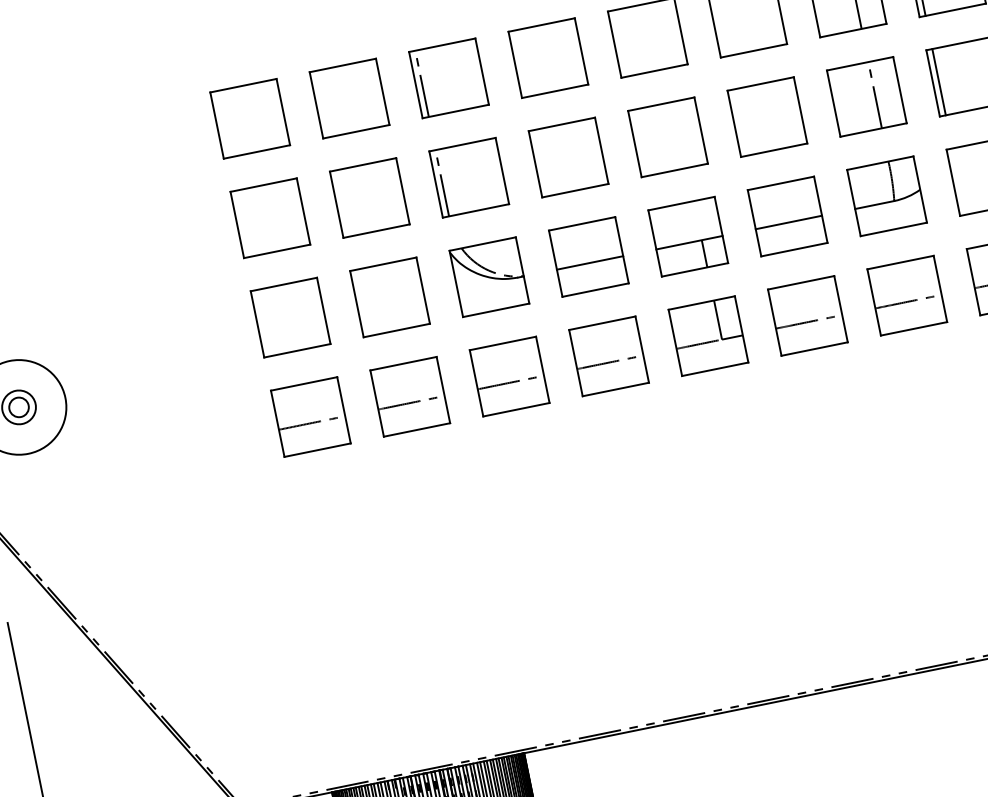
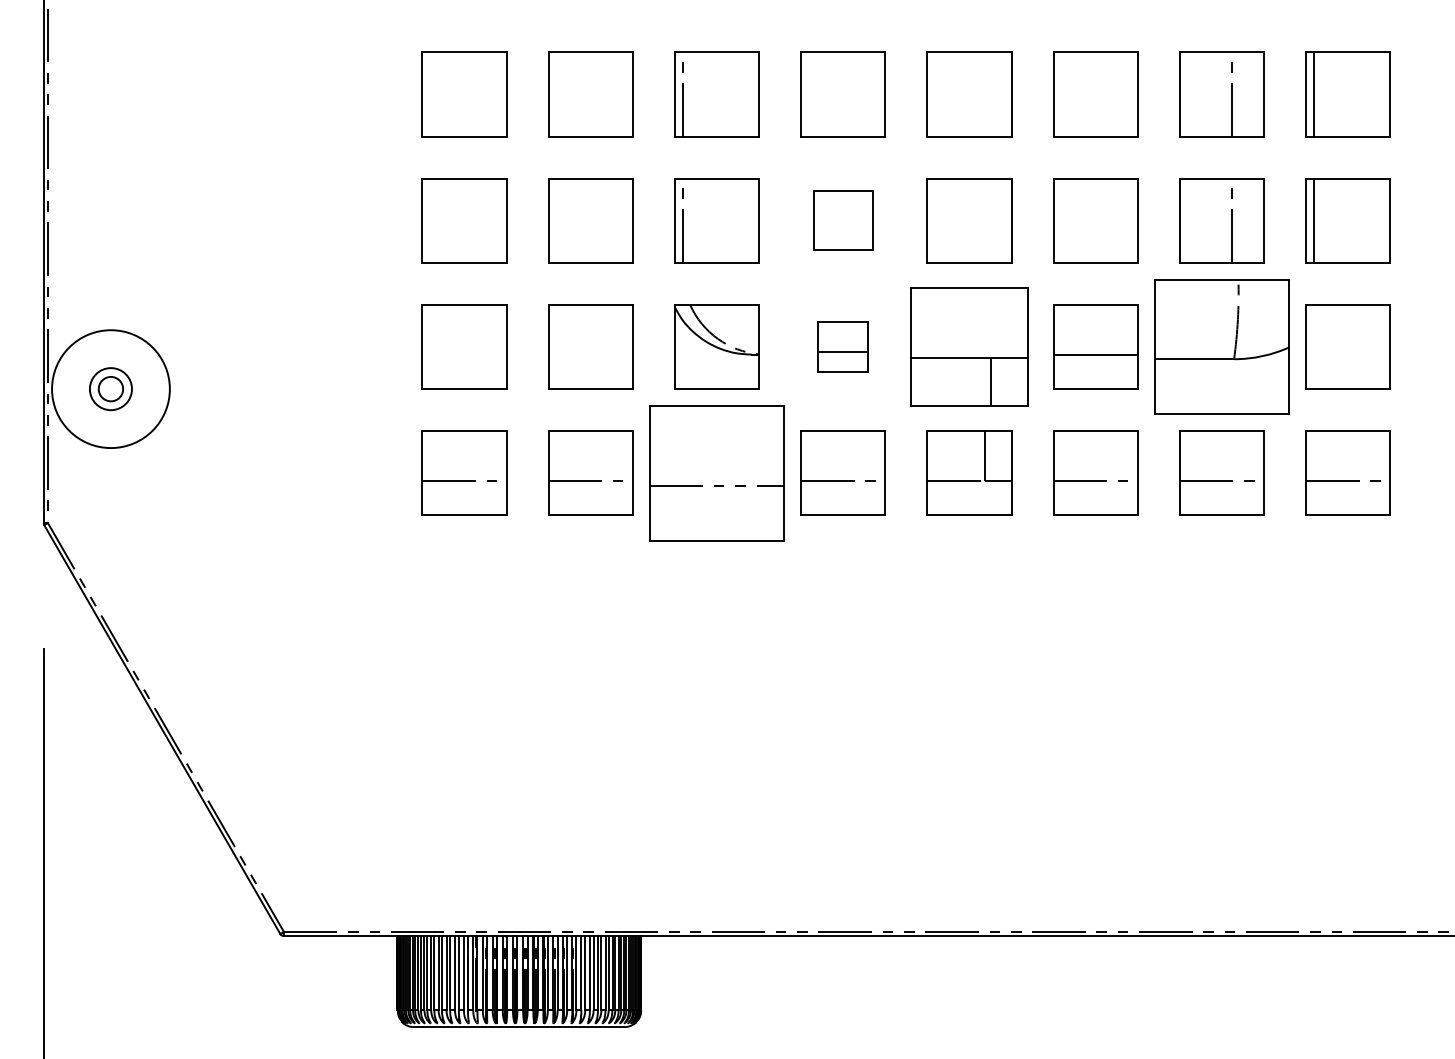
part: (568, 157) -> (842, 220), size x0.7
part: (886, 195) -> (1221, 346), size x1.6
part: (688, 236) -> (969, 346), size x1.4
part: (588, 256) -> (842, 346), size x0.6
part: (509, 376) -> (716, 472), size x1.6

